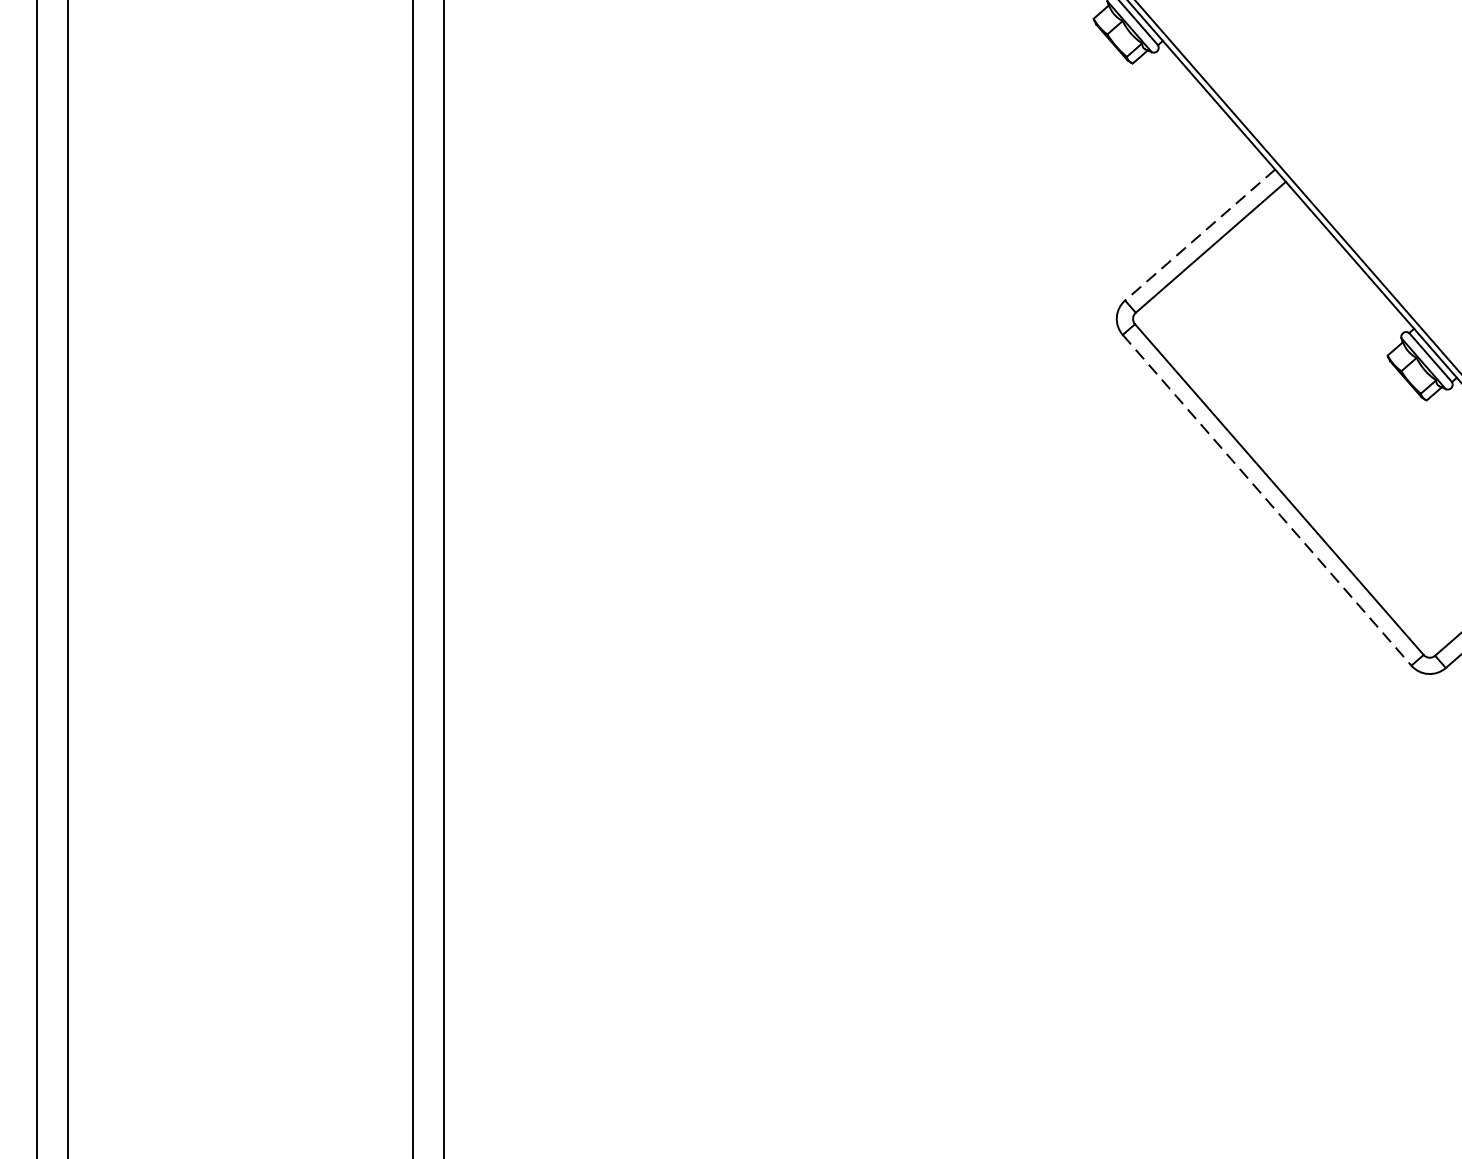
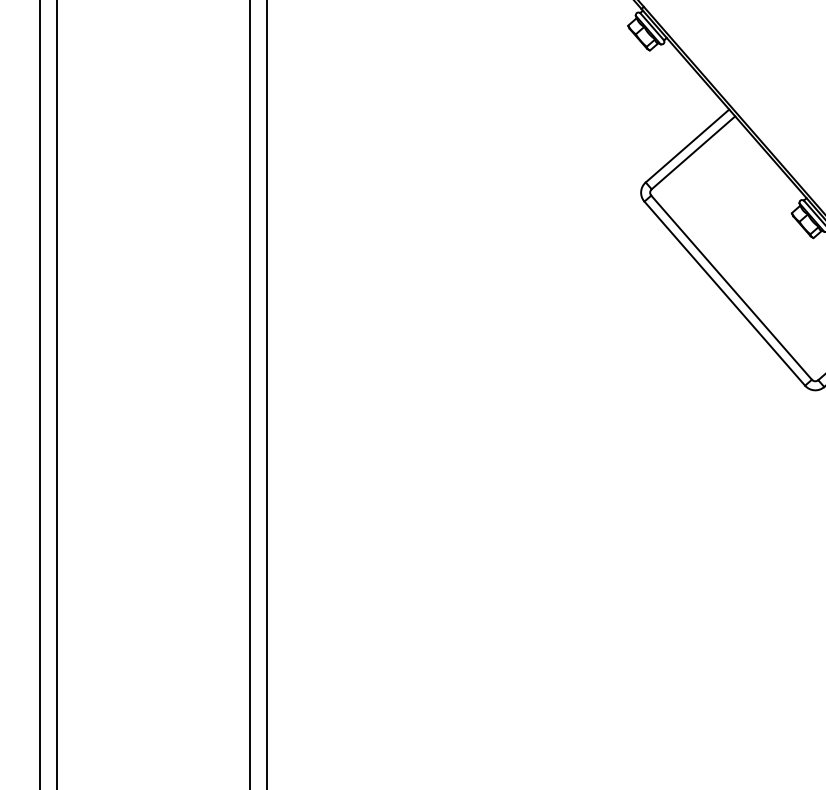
line: (1200, 235) -> (687, 146), dashed -> solid
line: (1268, 501) -> (725, 294), dashed -> solid

